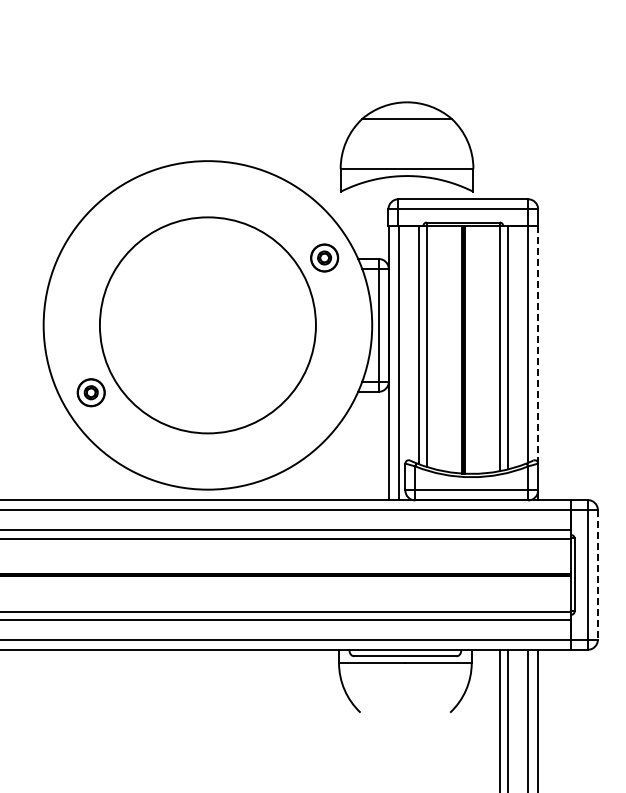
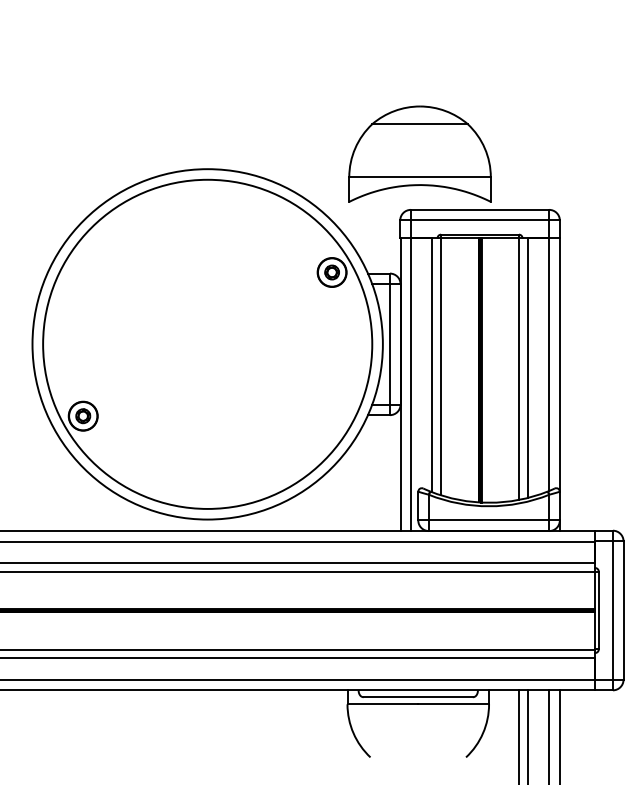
circle: (207, 325) -> (207, 344), size x1.43
line: (538, 344) -> (560, 364), dashed -> solid
line: (597, 574) -> (623, 610), dashed -> solid

